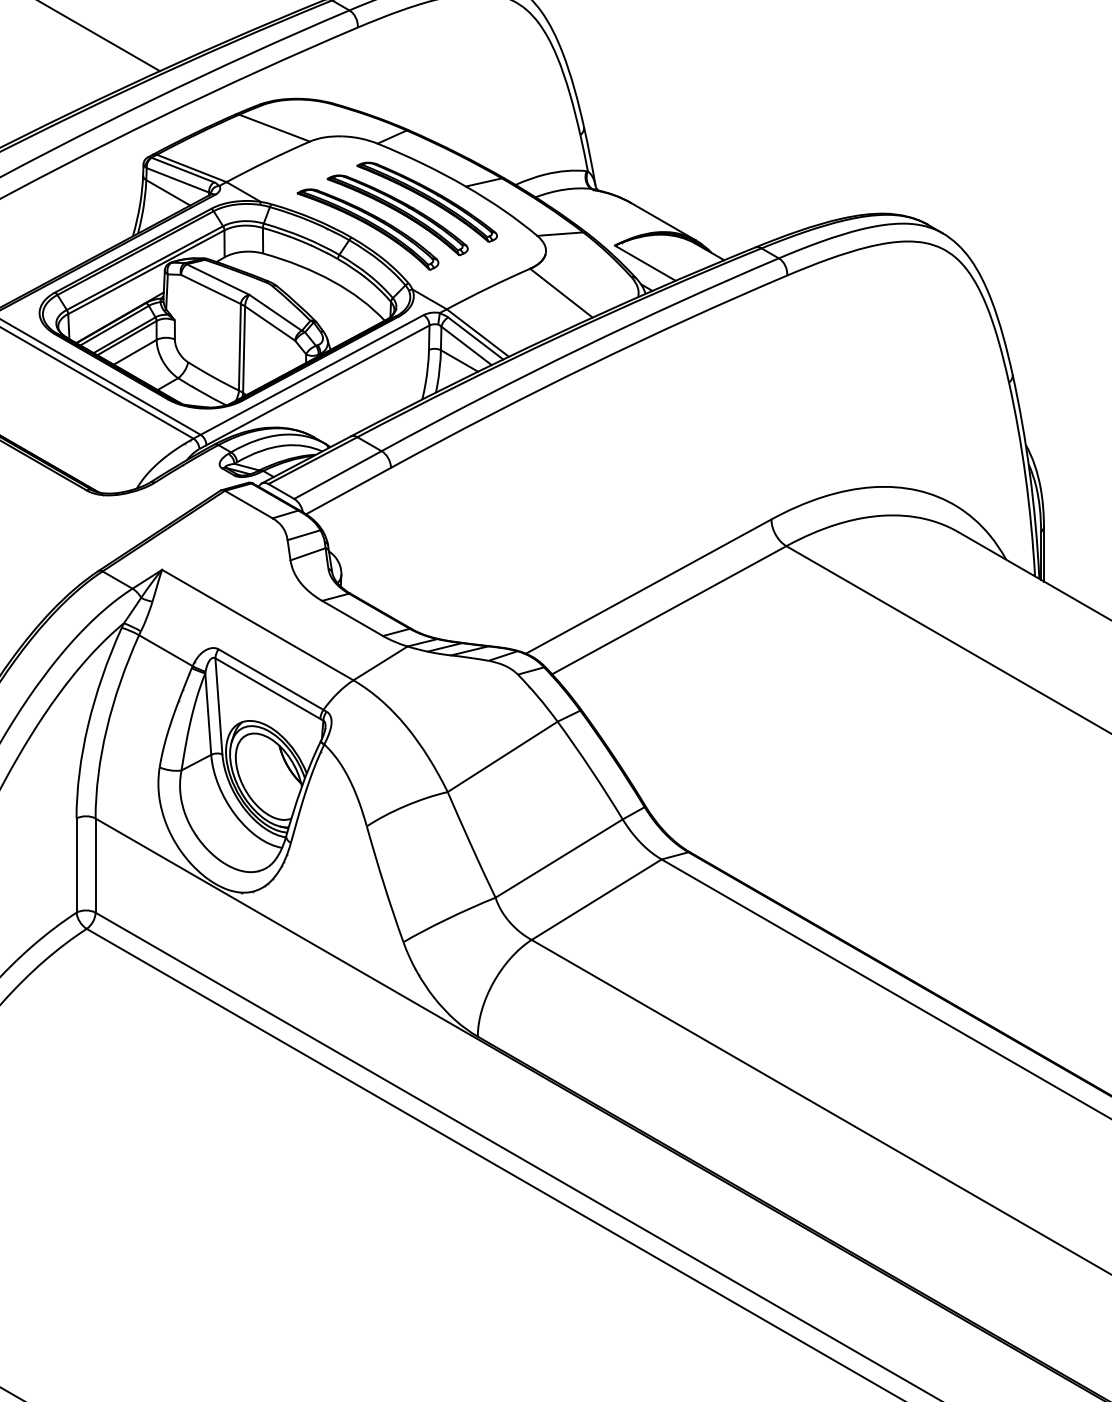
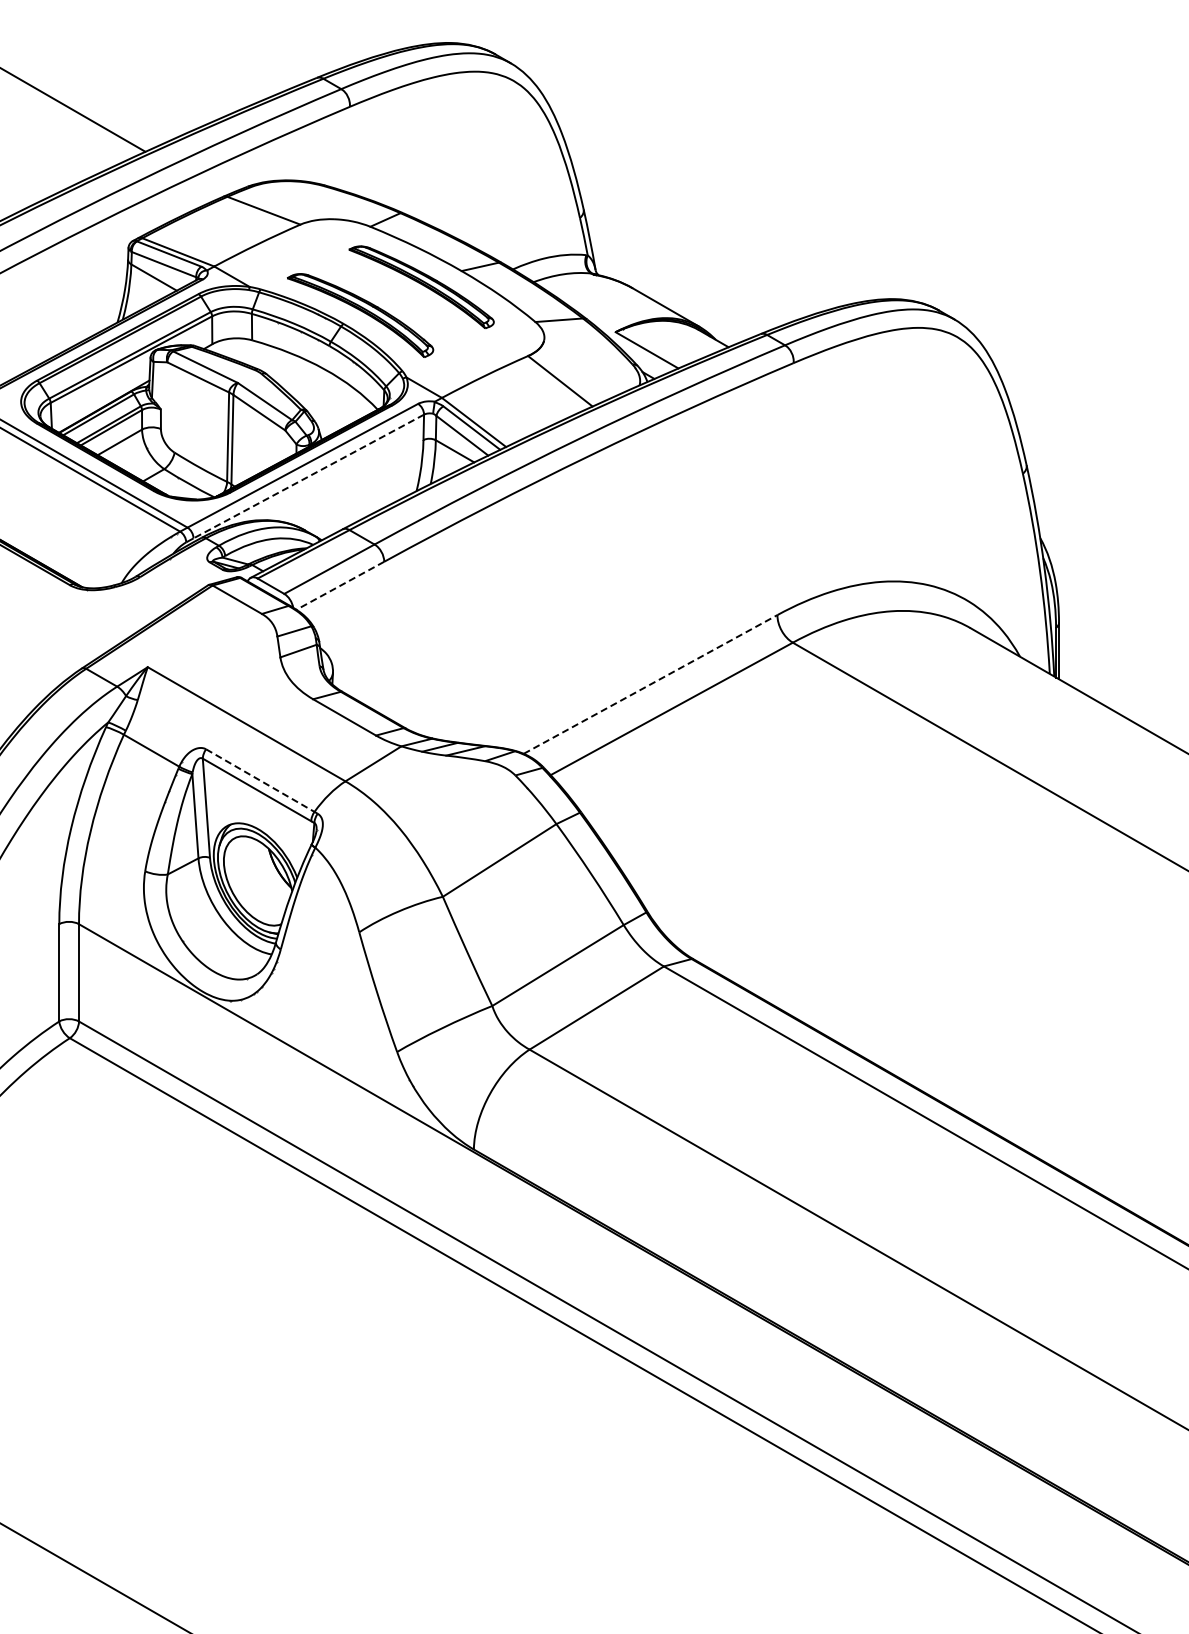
part: (398, 215) -> (391, 300), removed
line: (317, 385) -> (308, 476), solid -> dashed
line: (347, 491) -> (339, 586), solid -> dashed
line: (648, 586) -> (650, 684), solid -> dashed
line: (271, 679) -> (260, 780), solid -> dashed

